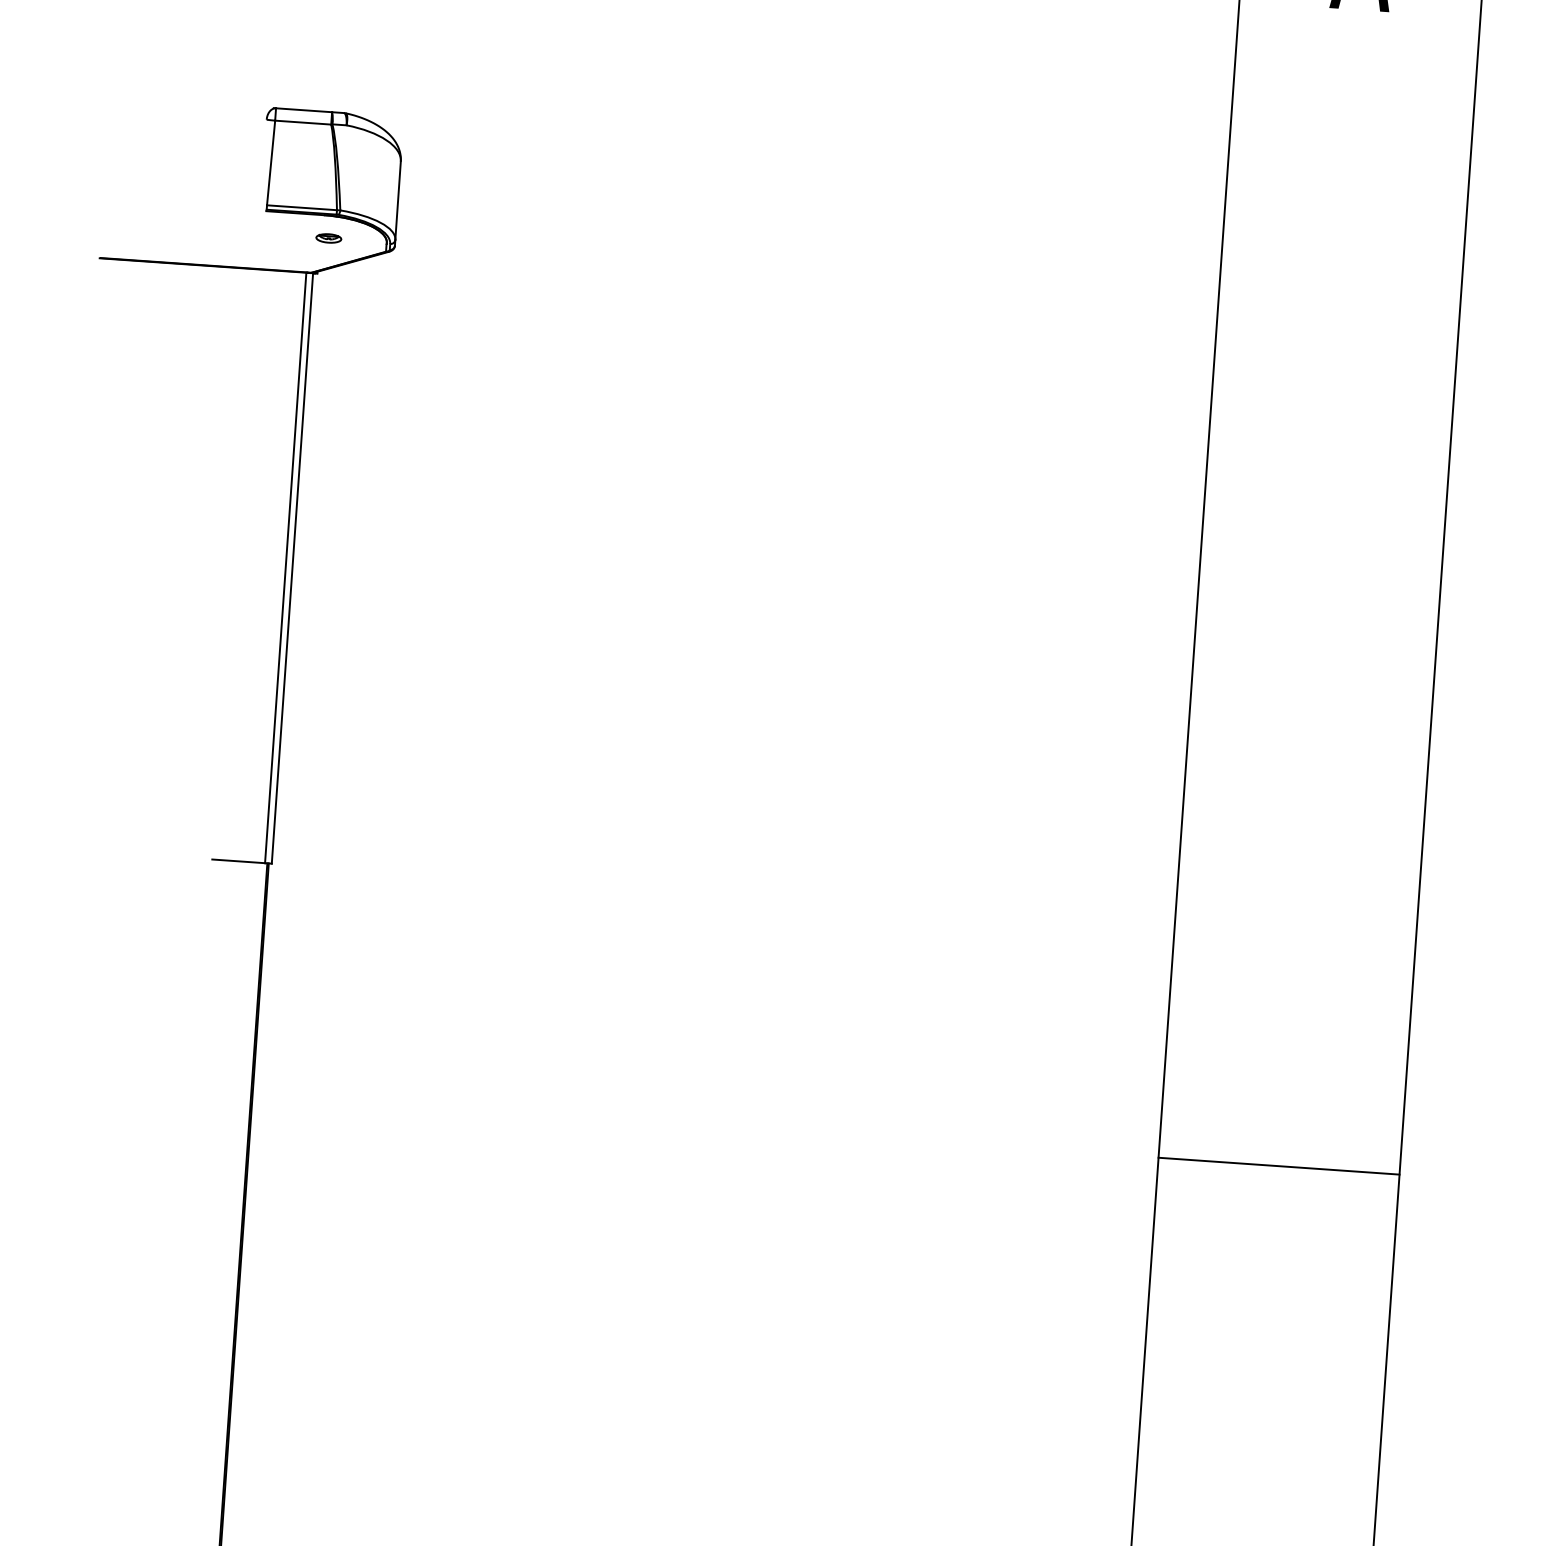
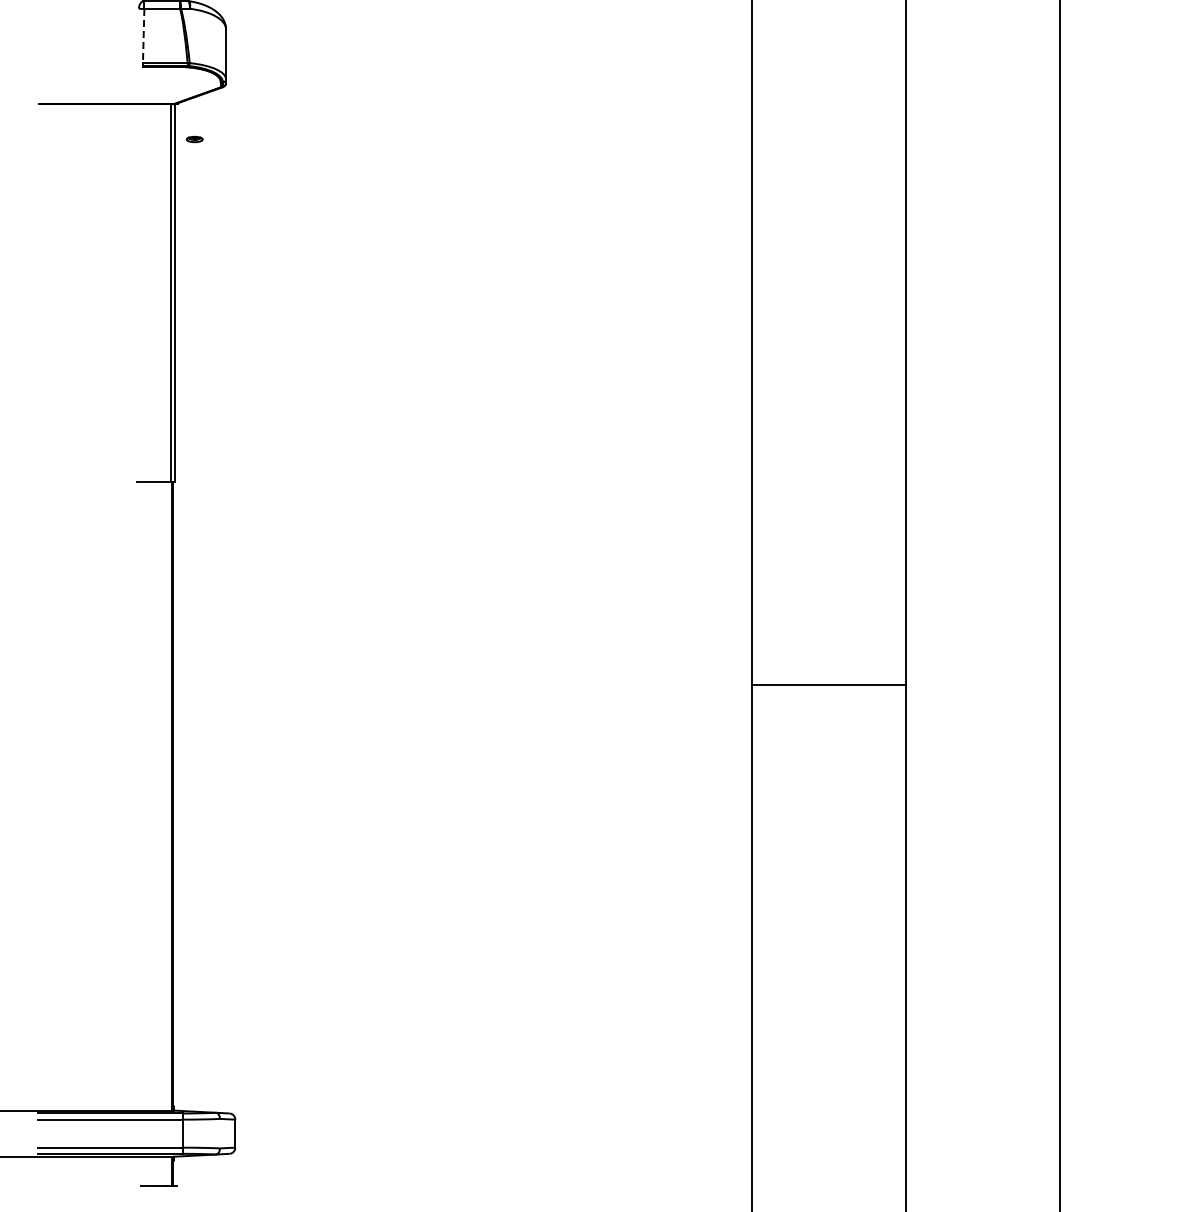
line: (270, 163) -> (143, 36), solid -> dashed
part: (328, 238) -> (194, 139), moved
line: (1279, 1166) -> (829, 685), moved

